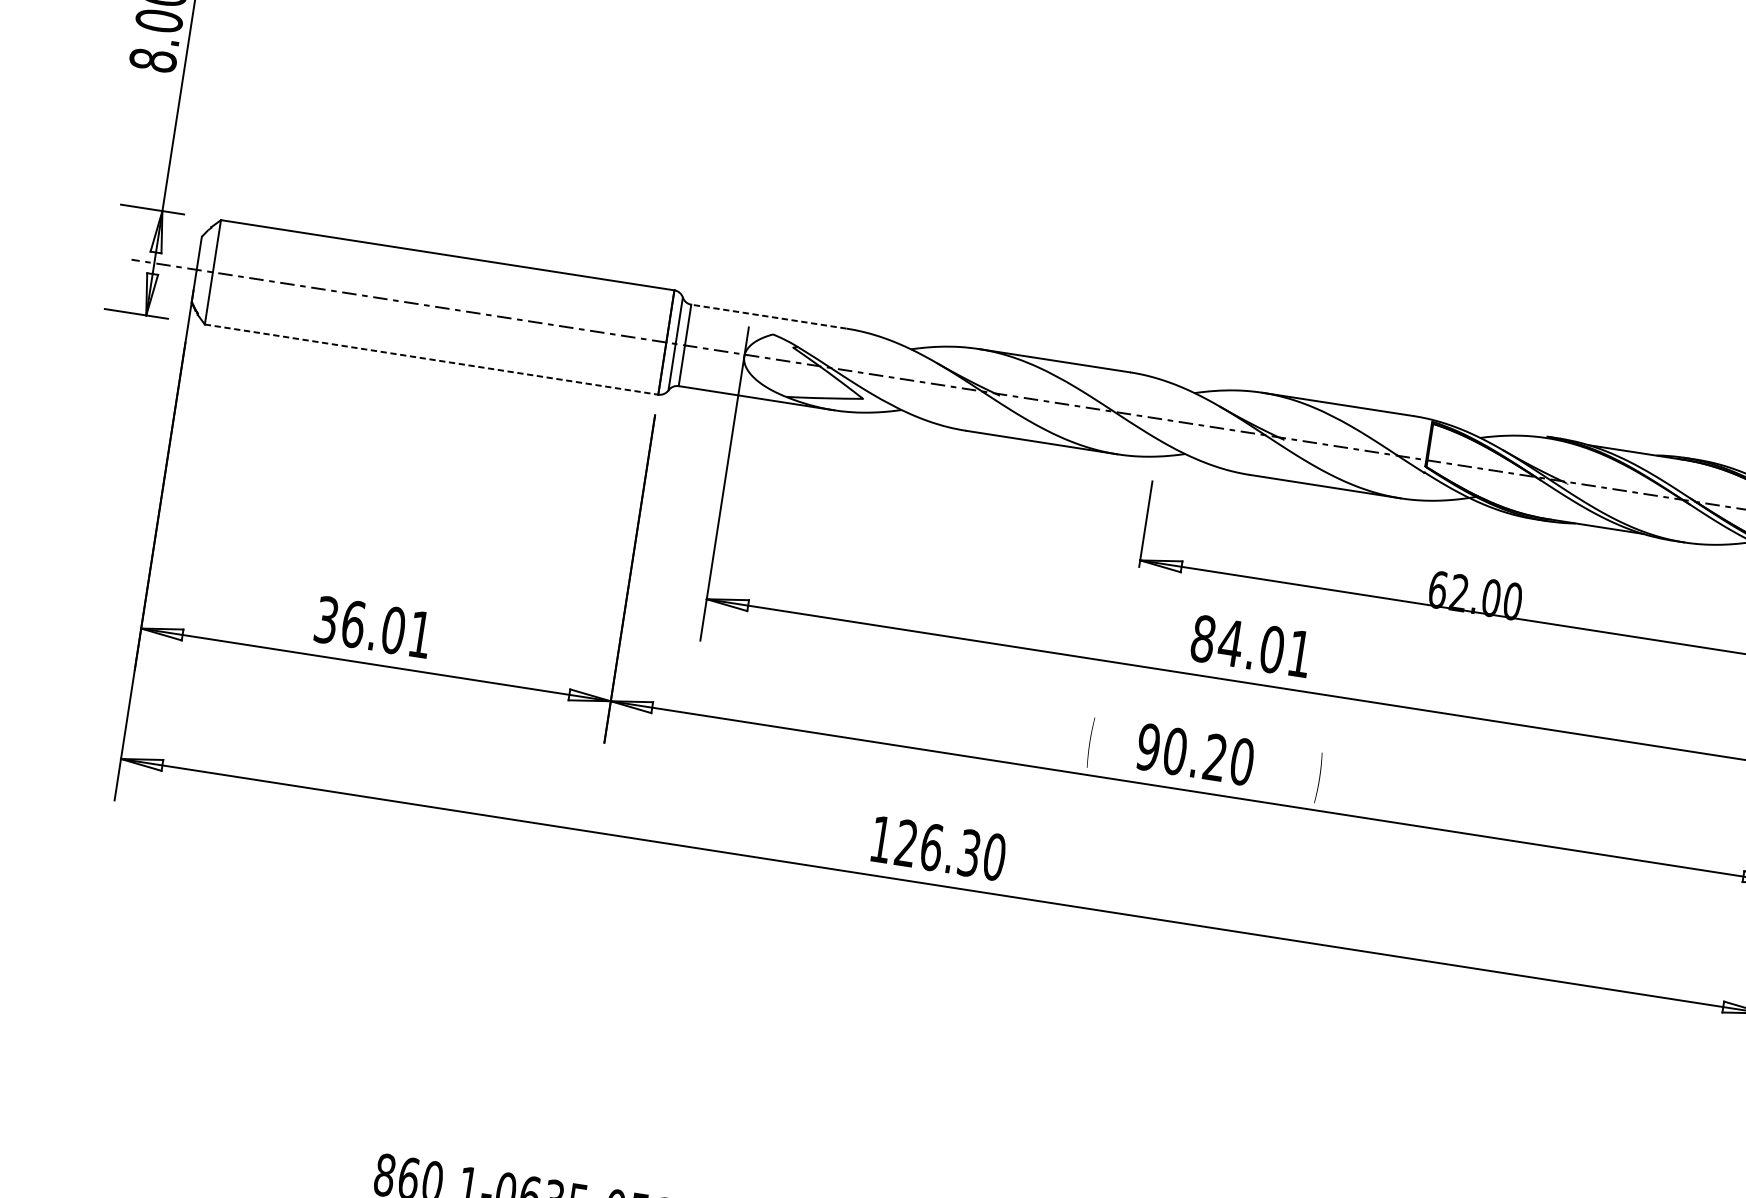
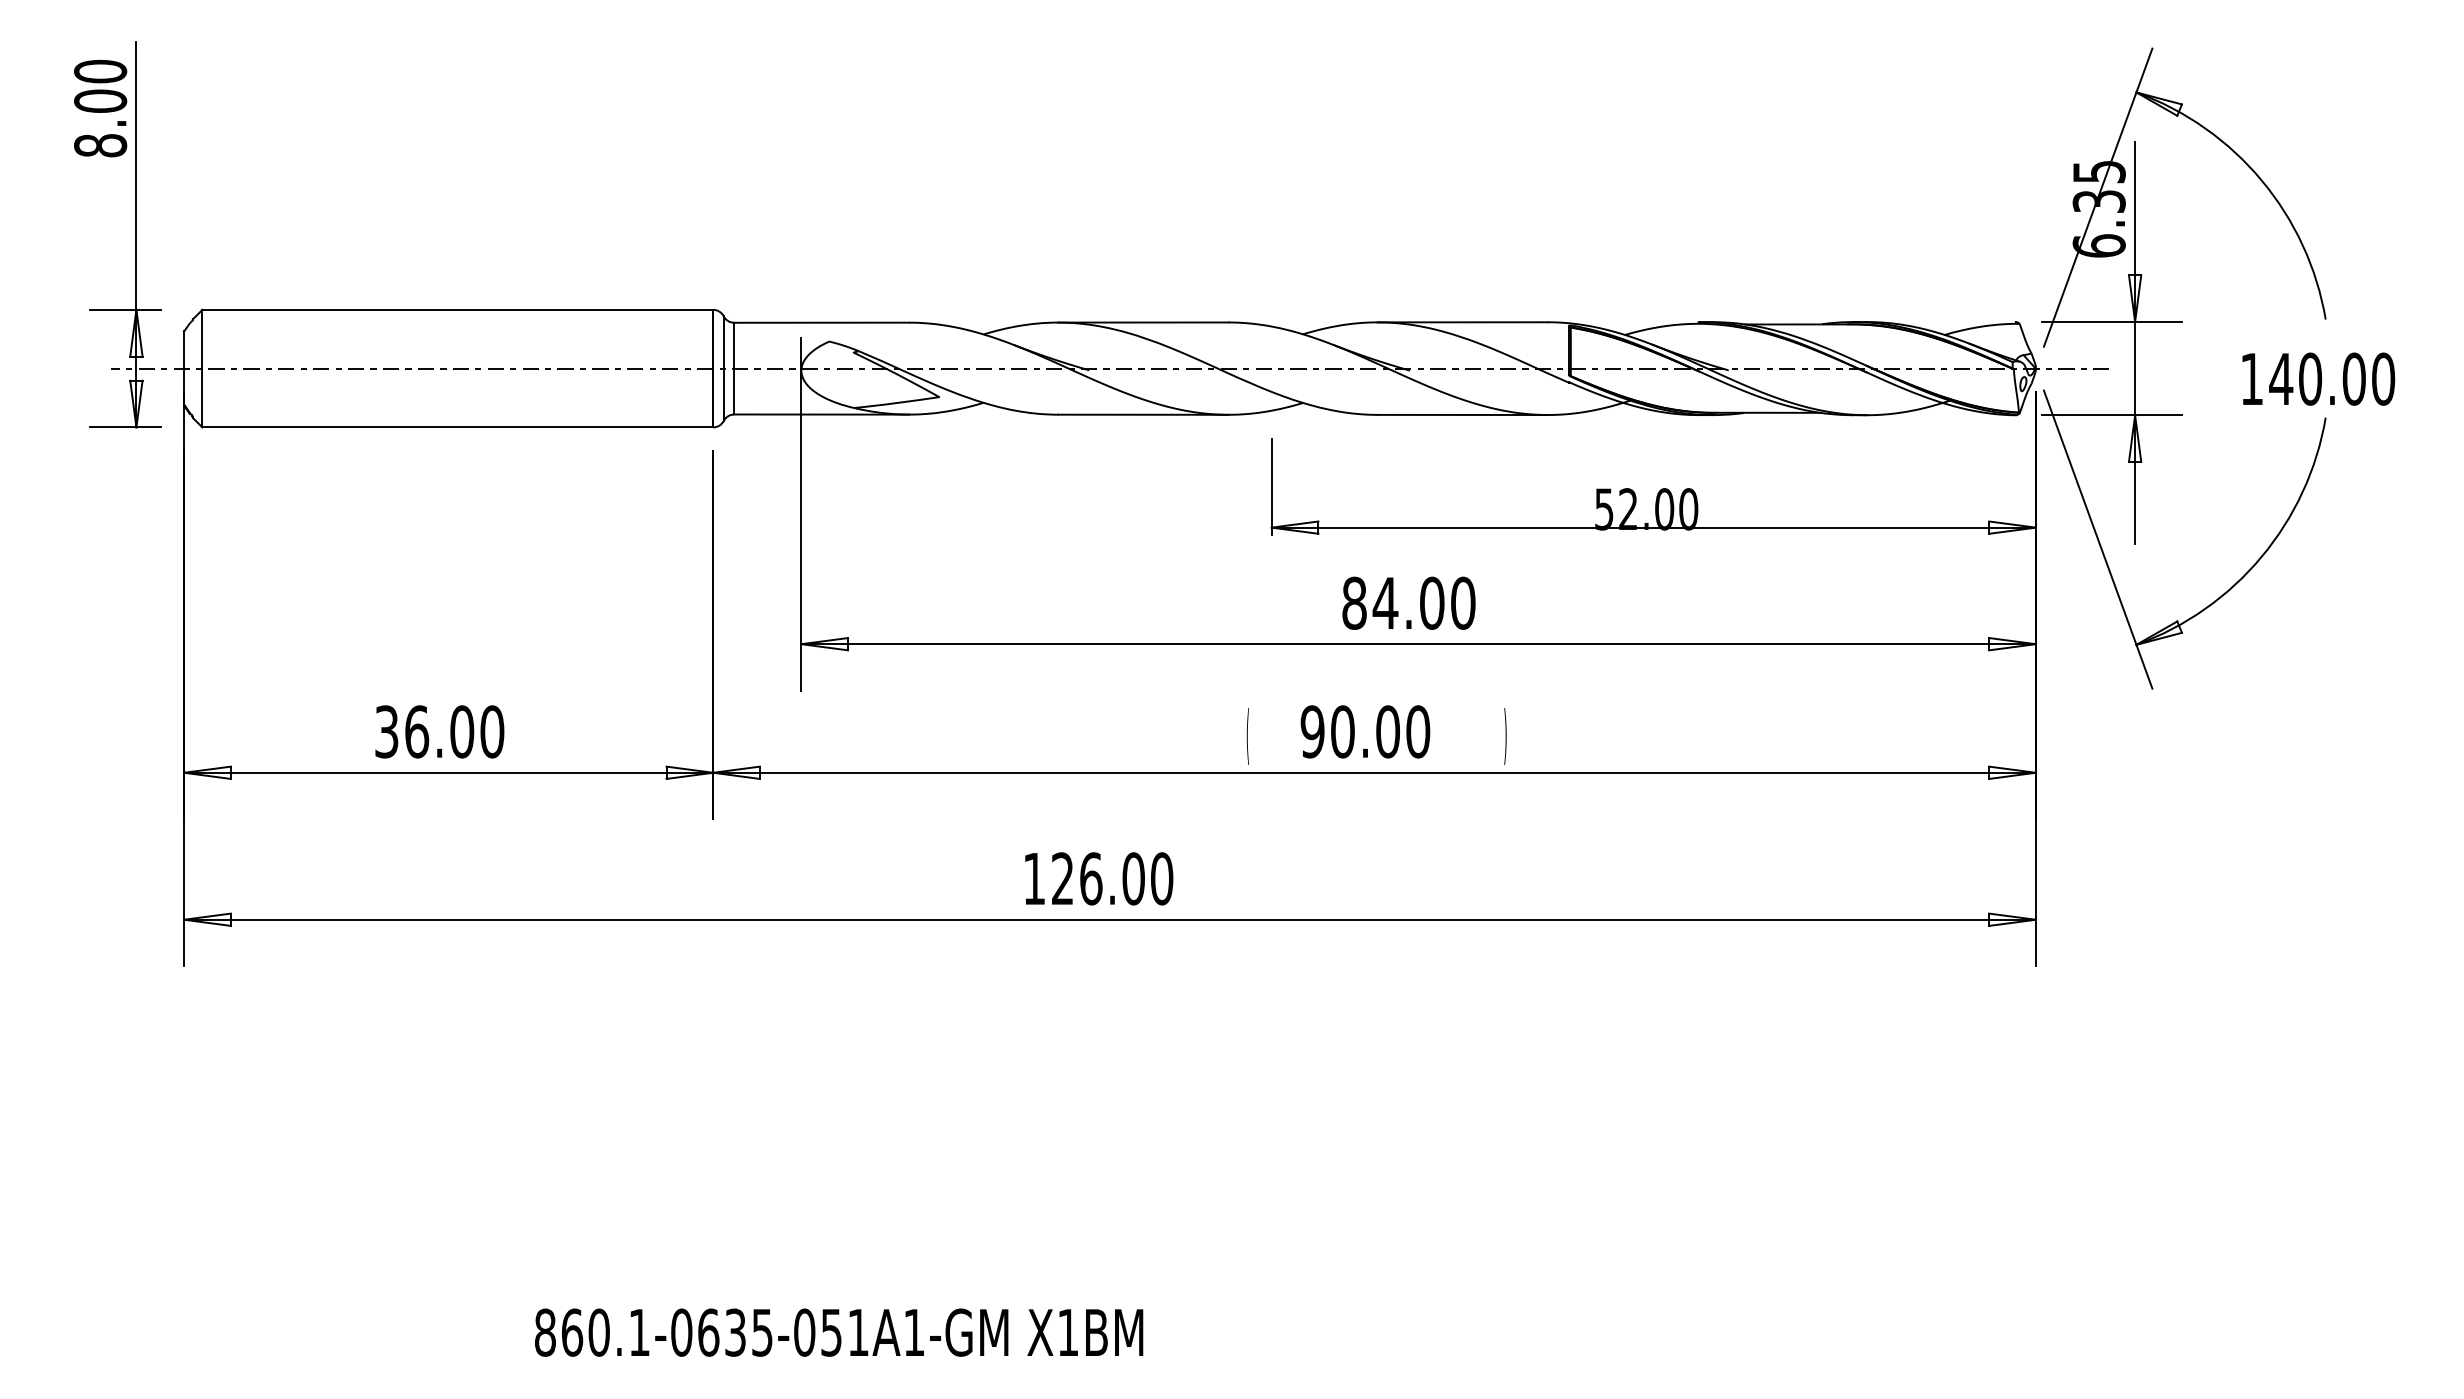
line: (768, 316) -> (821, 322), dashed -> solid
line: (432, 359) -> (458, 427), dashed -> solid
text: (1438, 590) -> (1604, 509), 62.00 -> 52.00
text: (420, 634) -> (492, 731), 36.01 -> 36.00
text: (1300, 653) -> (1463, 602), 84.01 -> 84.00
text: (1215, 757) -> (1388, 731), 90.20 -> 90.00
text: (969, 852) -> (1133, 878), 126.30 -> 126.00

